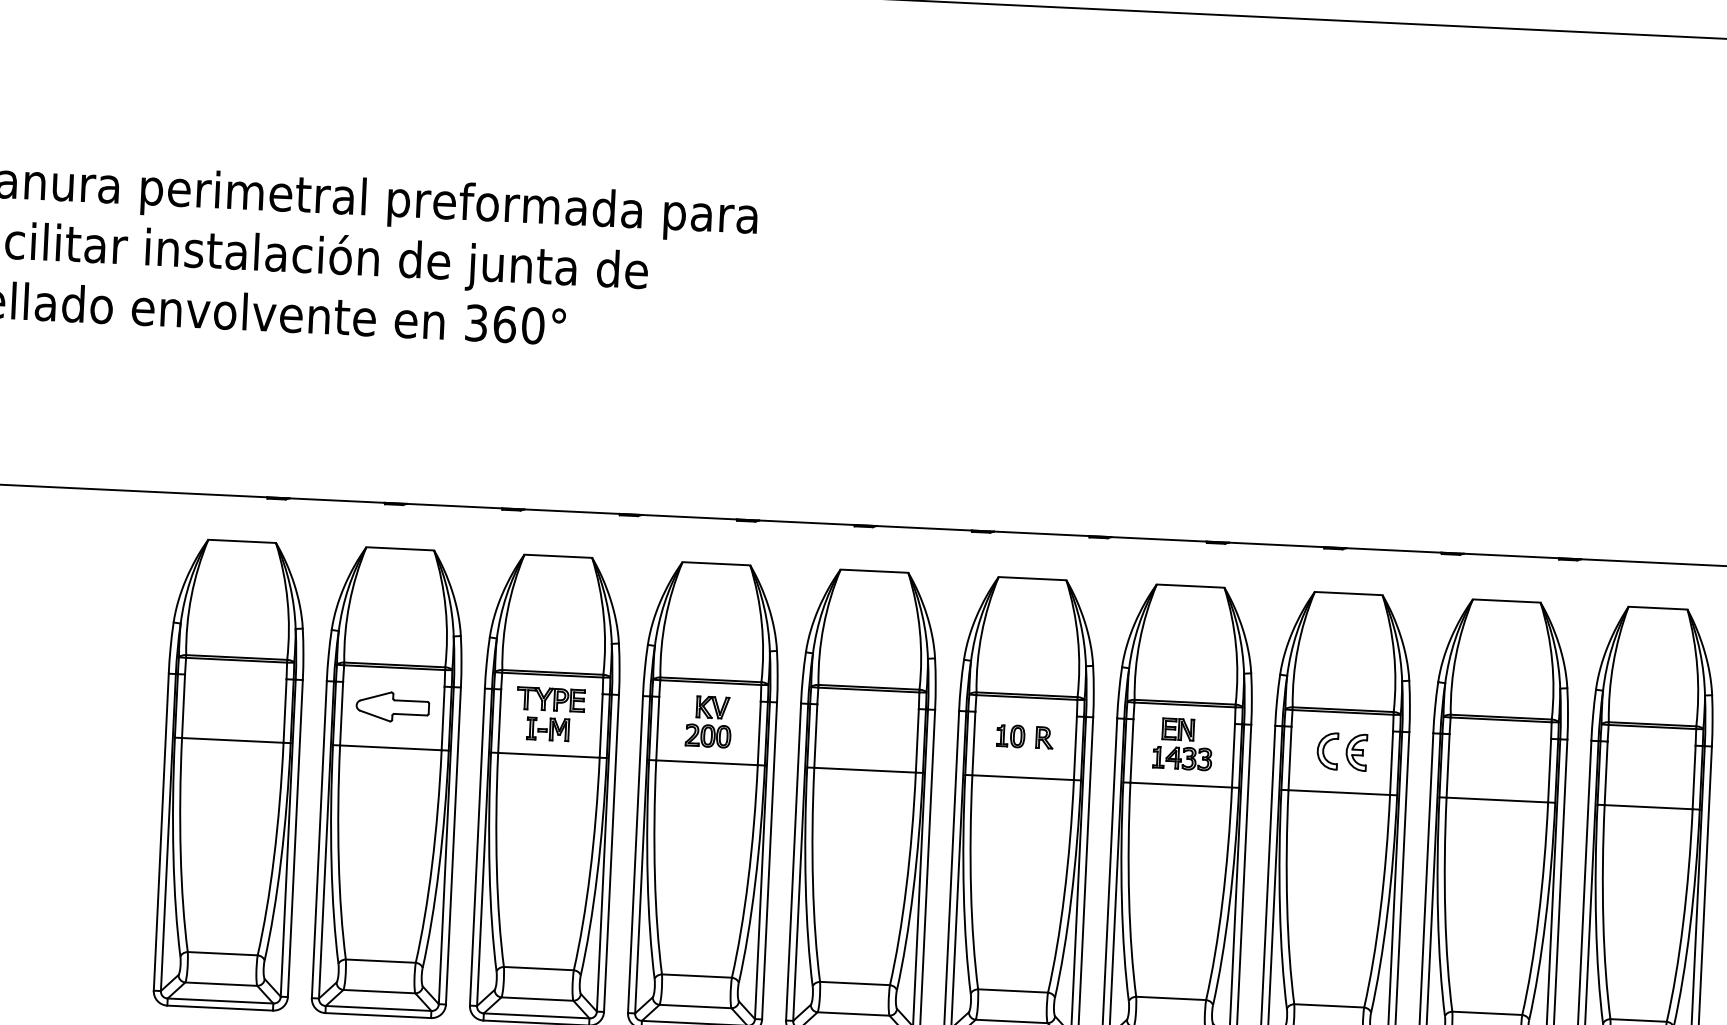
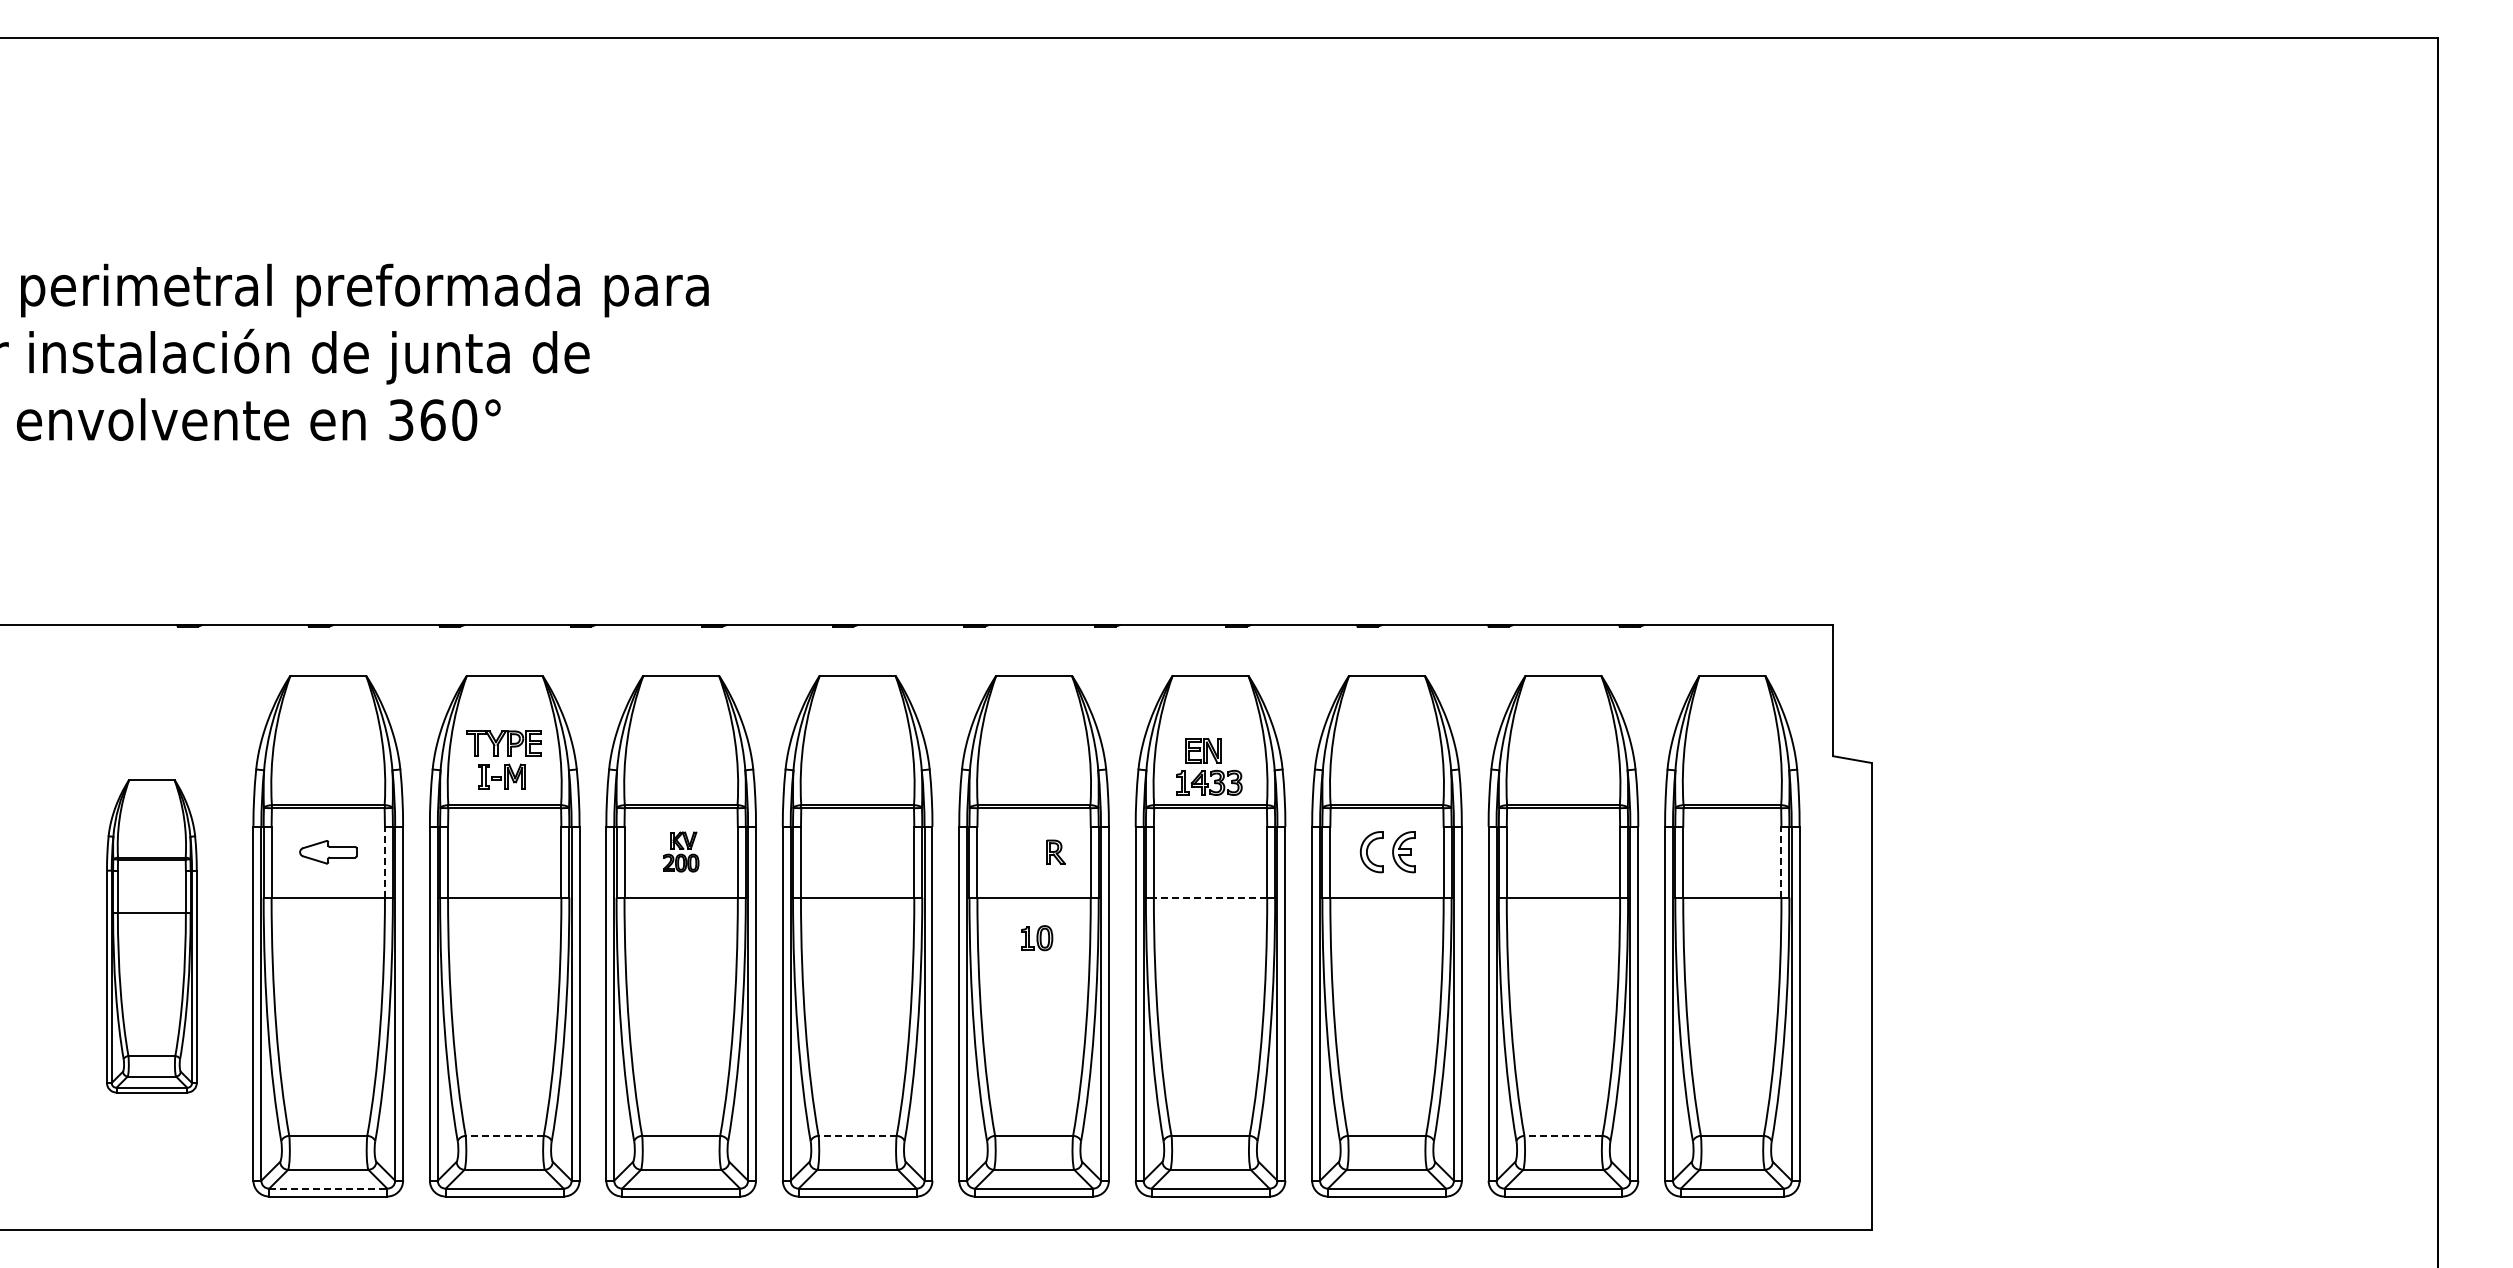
part: (392, 707) -> (328, 852), size x0.7
part: (549, 713) -> (503, 759), moved
line: (442, 717) -> (384, 861), solid -> dashed
part: (709, 721) -> (681, 851), size x0.7
part: (1011, 736) -> (1037, 938), moved
part: (1183, 743) -> (1209, 766), moved
part: (230, 775) -> (151, 936), size x0.6
line: (1694, 776) -> (1781, 861), solid -> dashed
line: (1181, 784) -> (1210, 897), solid -> dashed
line: (538, 968) -> (504, 1135), solid -> dashed
line: (854, 983) -> (857, 1135), solid -> dashed
line: (378, 1008) -> (328, 1188), solid -> dashed
line: (1486, 1013) -> (1562, 1135), solid -> dashed

